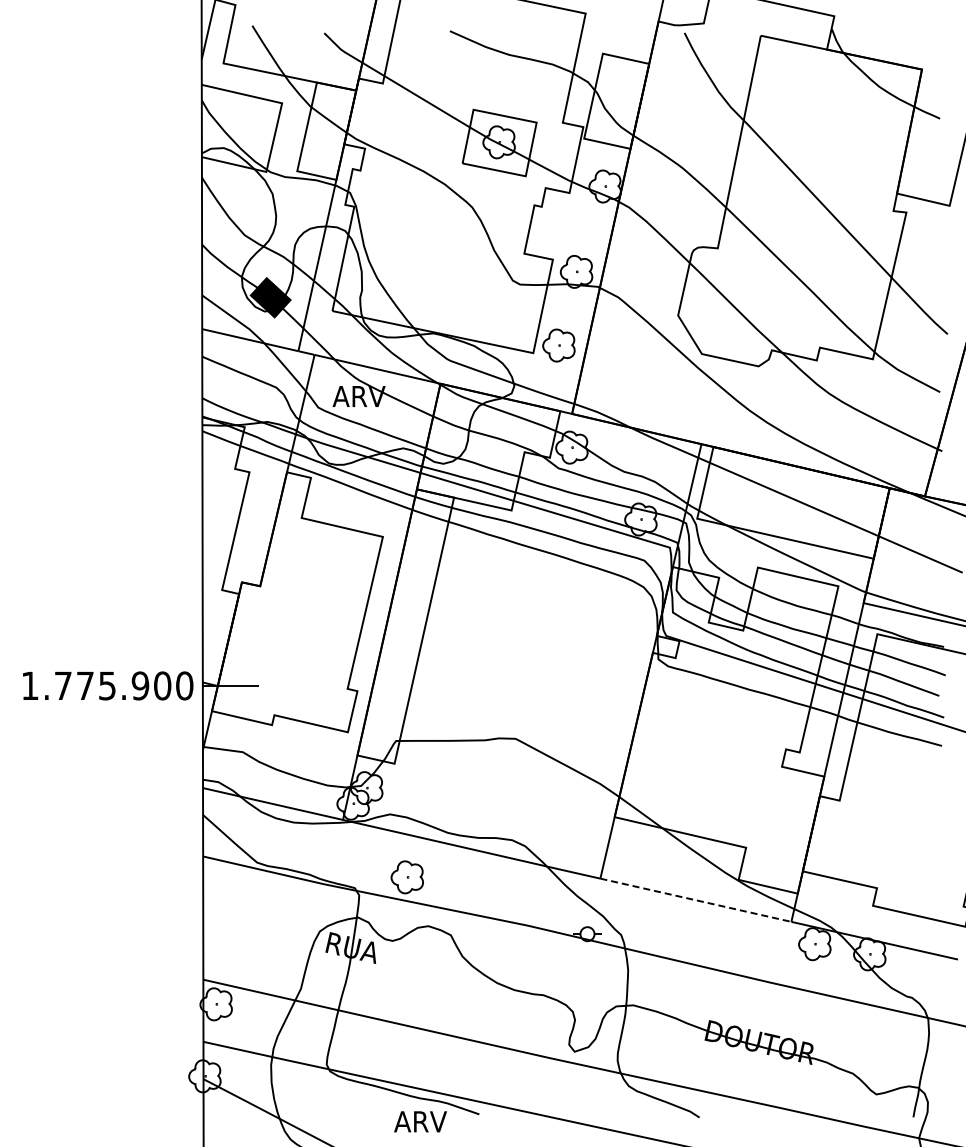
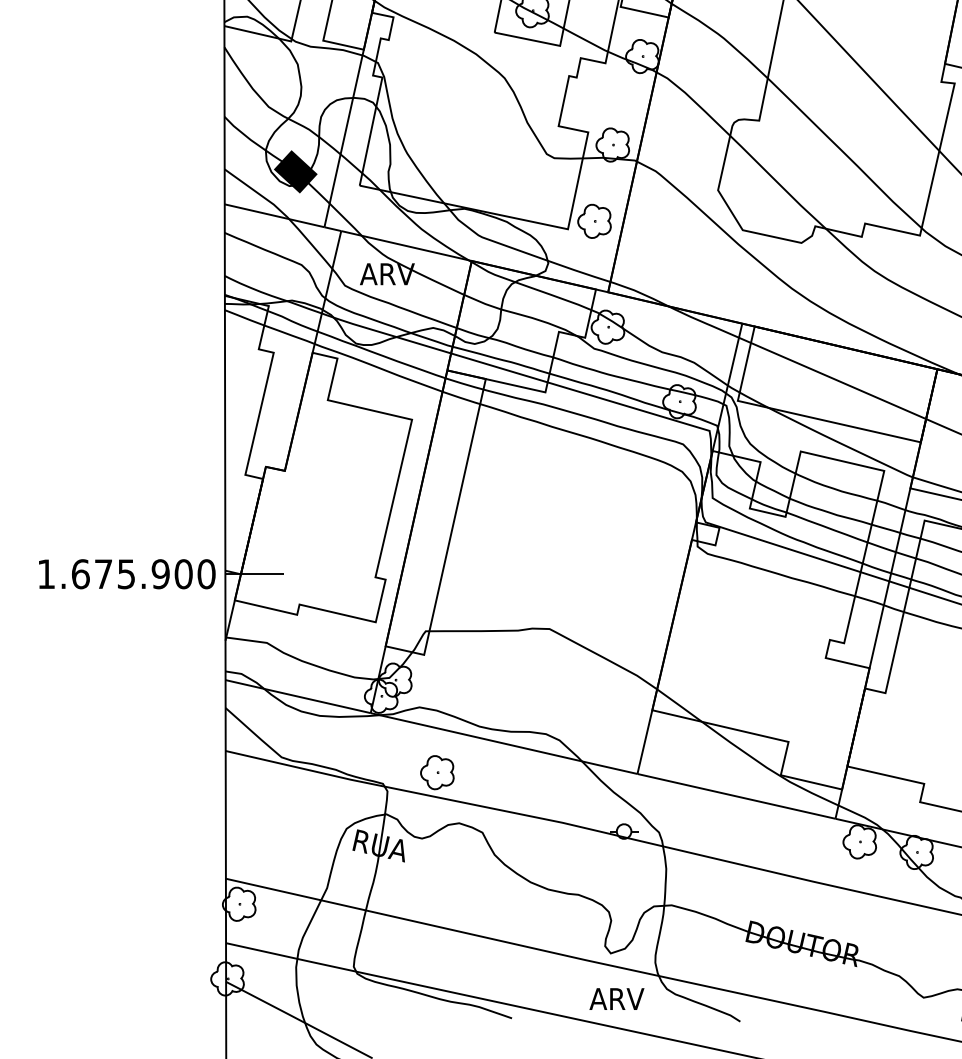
text: (63, 685) -> (80, 573), 1.775.900 -> 1.675.900
line: (695, 900) -> (736, 796), dashed -> solid
text: (420, 1121) -> (616, 998), moved

